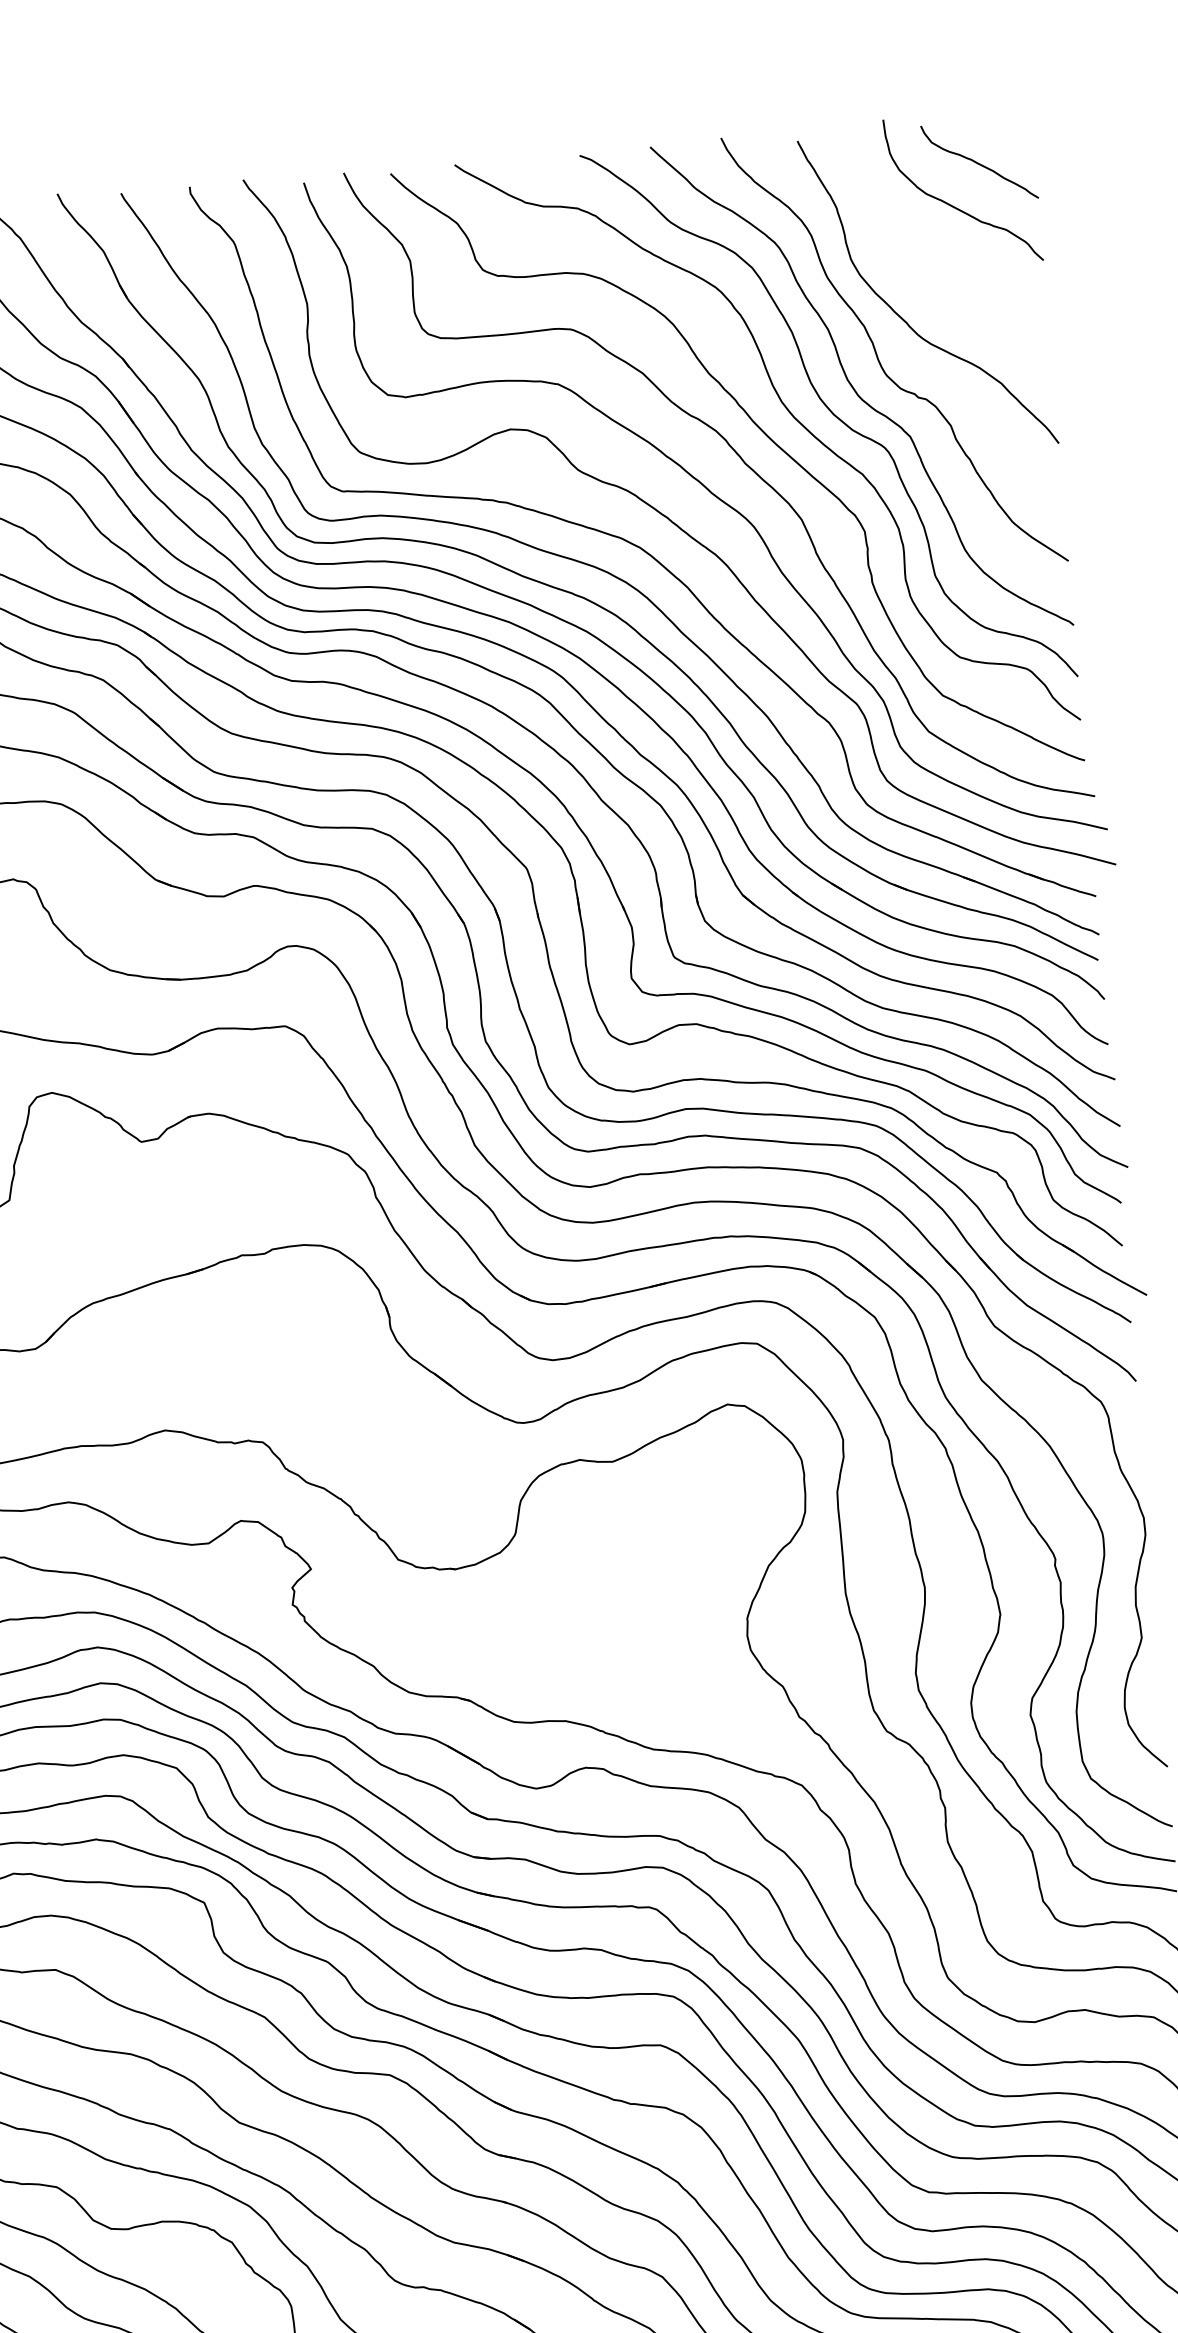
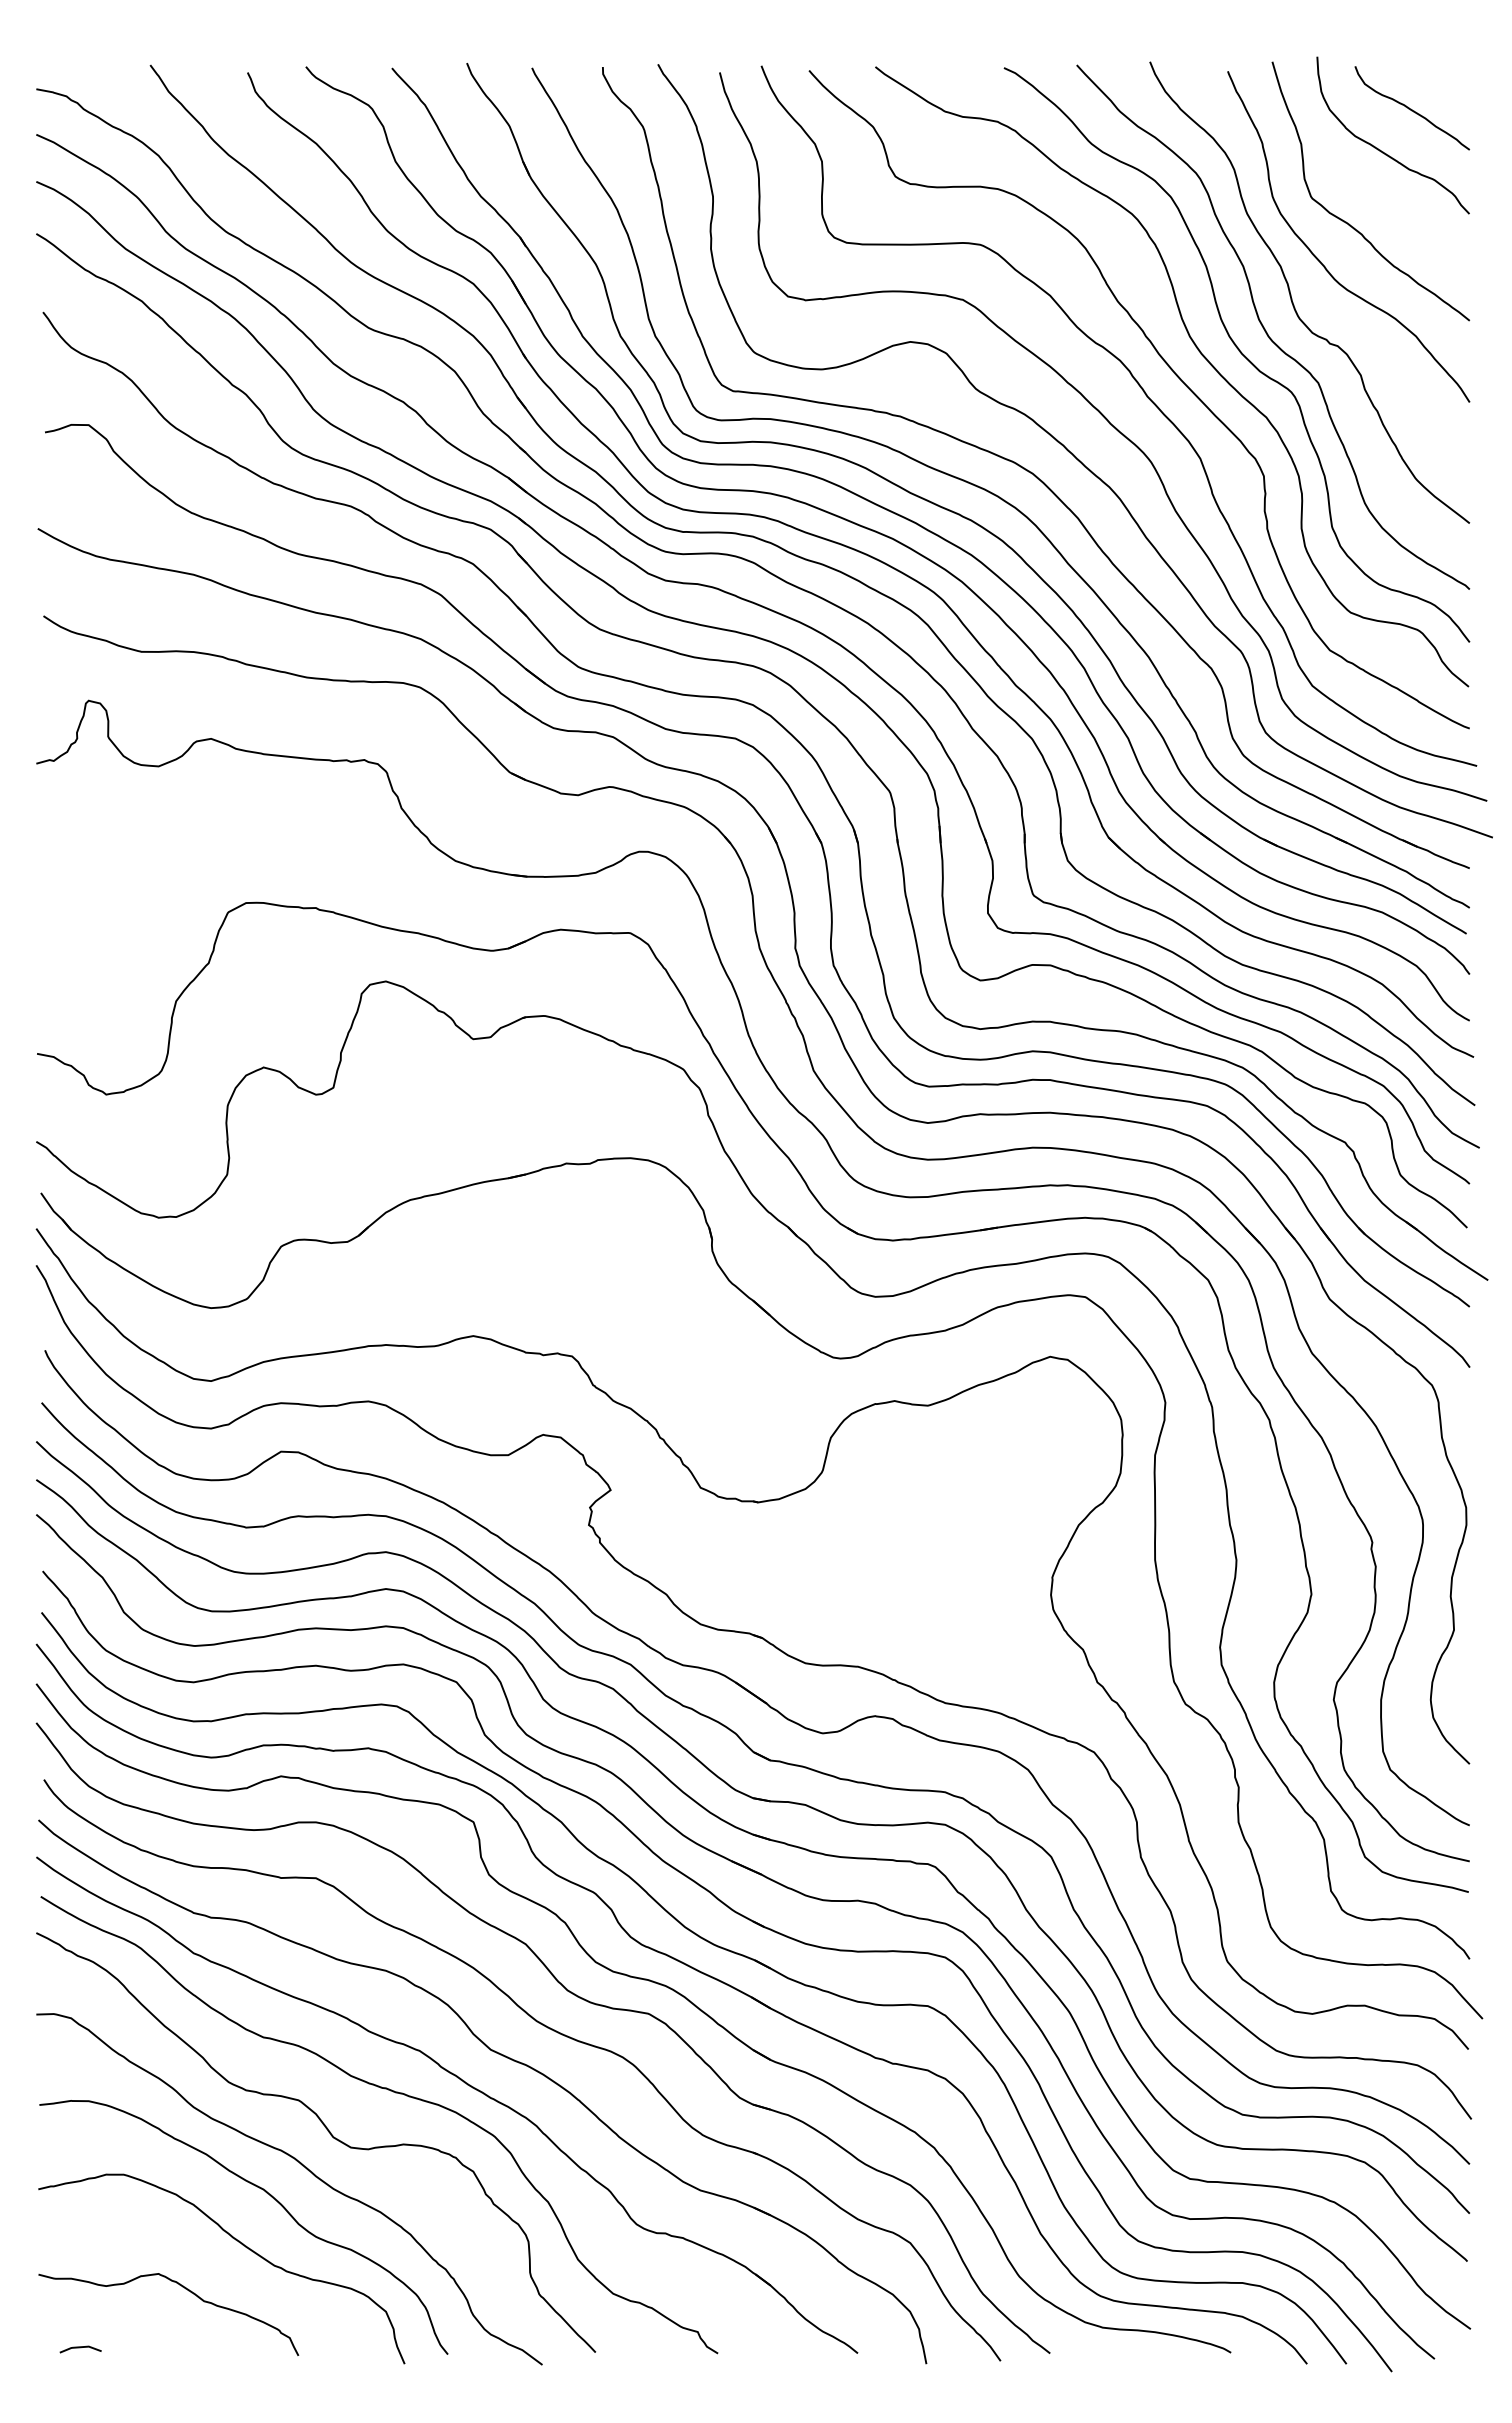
curve: (927, 279) -> (1349, 223), added

